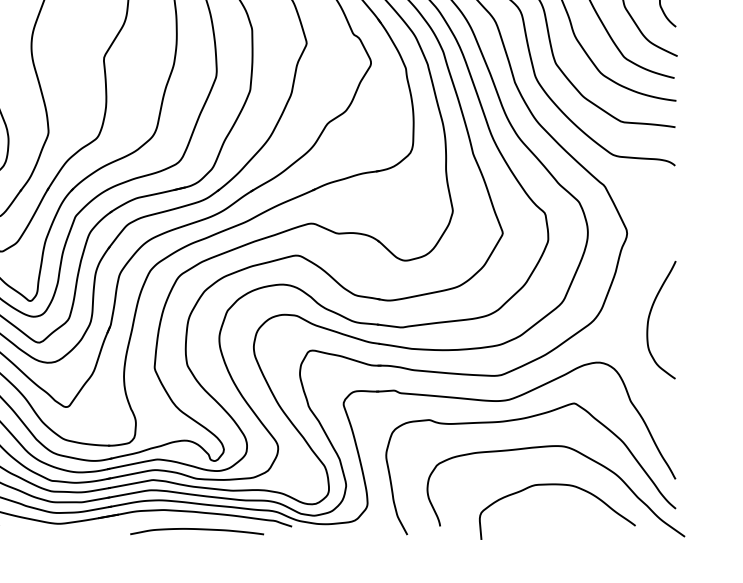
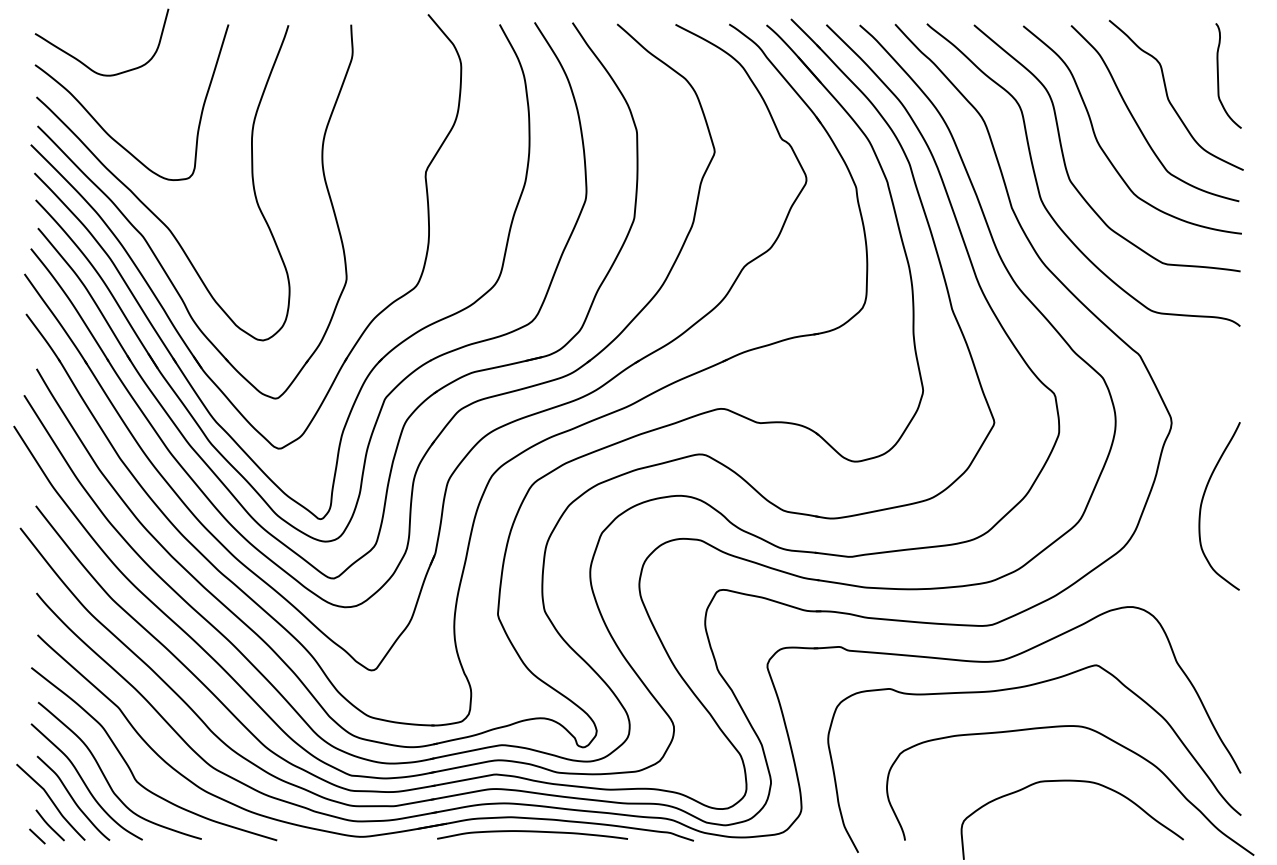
curve: (650, 315) -> (1203, 500), moved
curve: (197, 529) -> (532, 832), moved

